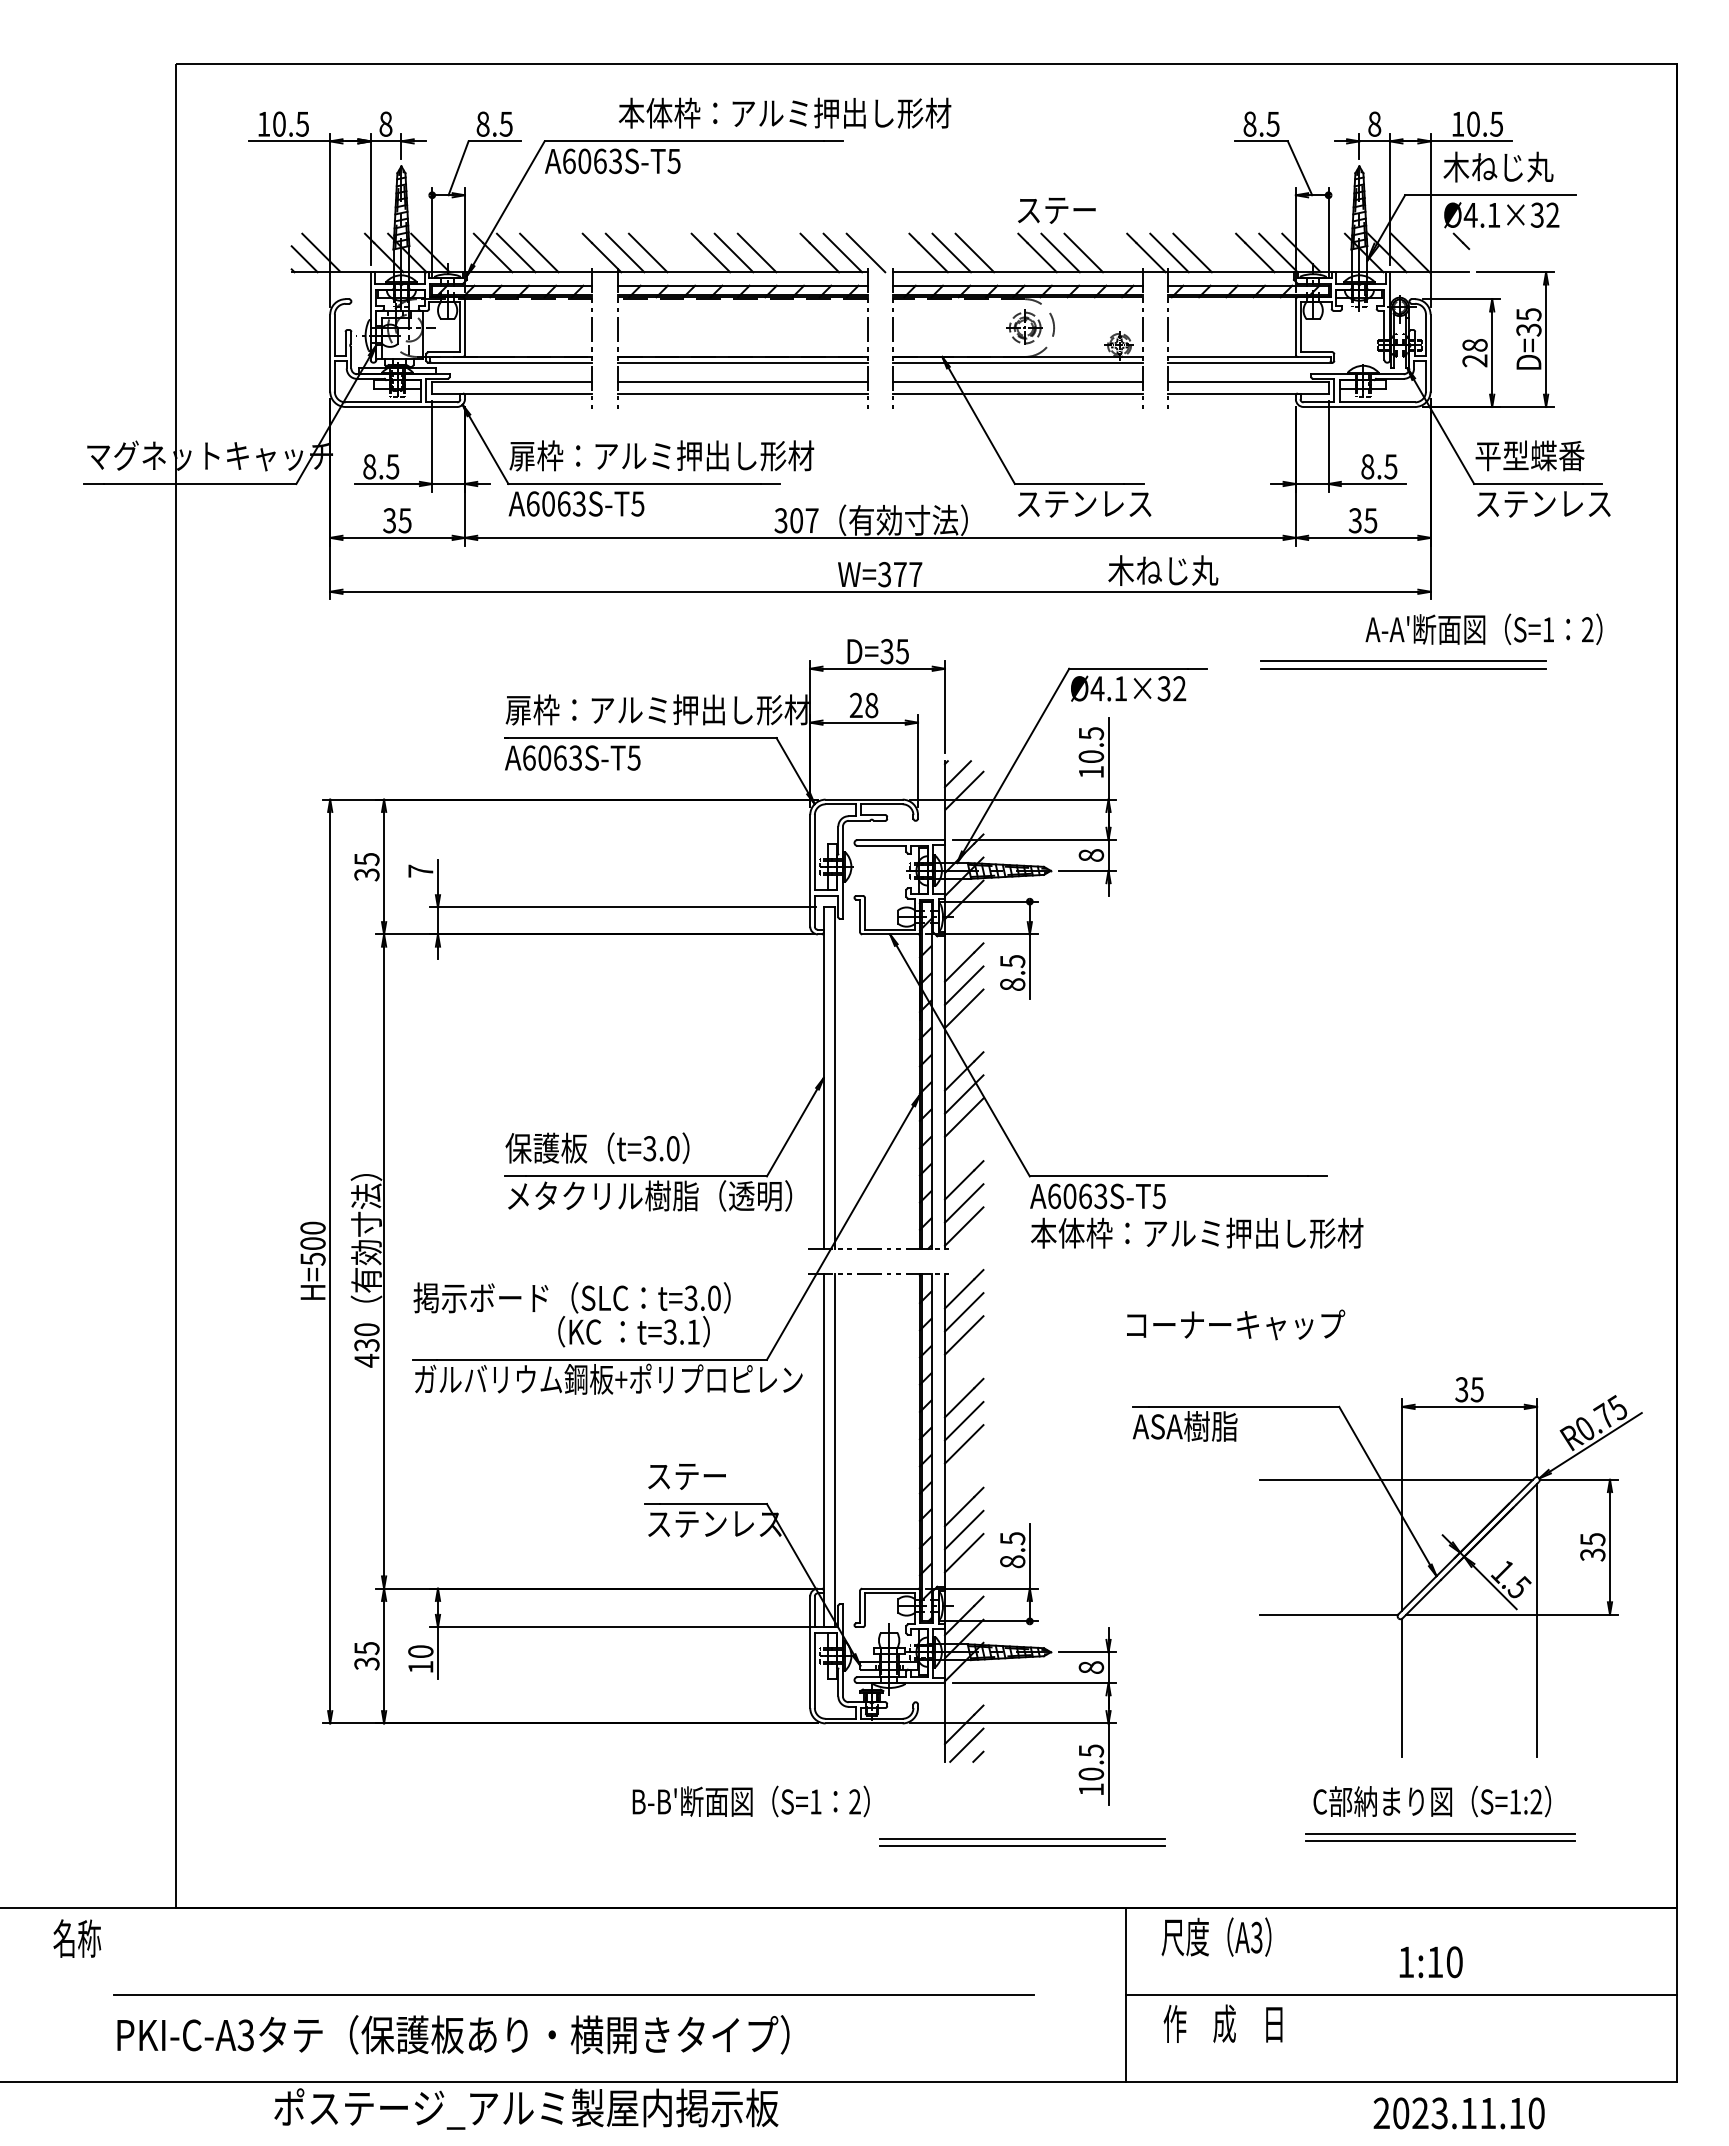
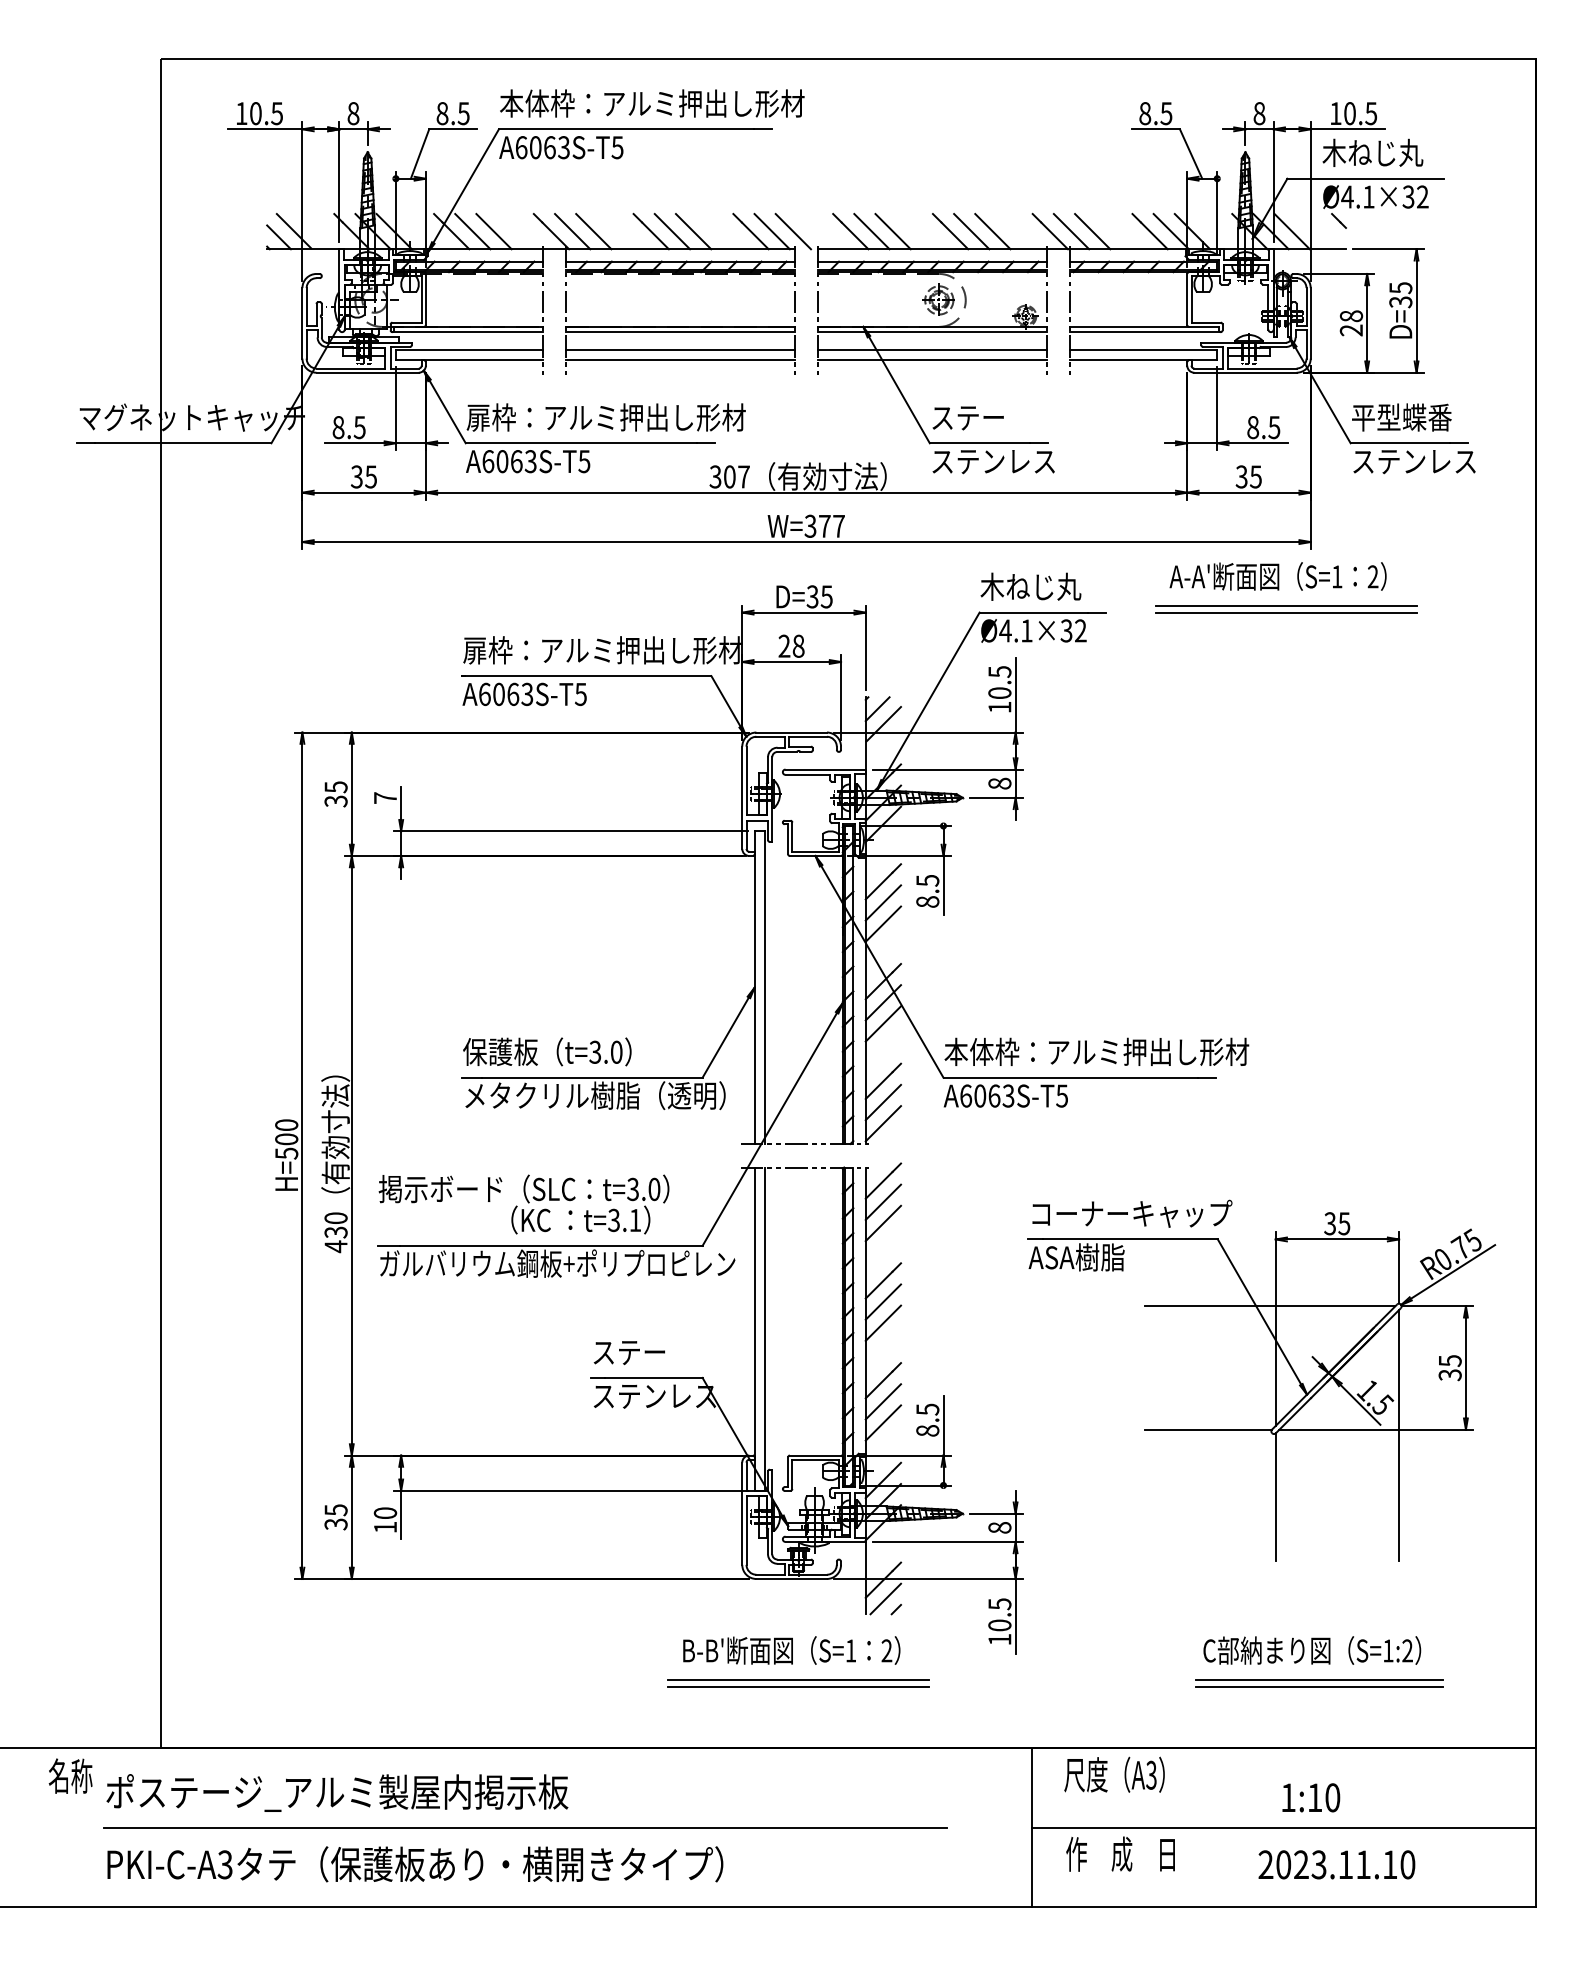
text: (784, 112) -> (651, 102), moved
text: (1056, 210) -> (967, 418), moved
text: (1163, 570) -> (1031, 586), moved
text: (1483, 629) -> (1277, 576), moved
text: (1197, 1232) -> (1097, 1051), moved
part: (1401, 1567) -> (1274, 1386), moved
text: (750, 1801) -> (791, 1650), moved
part: (1022, 1842) -> (798, 1683), moved
text: (526, 2108) -> (337, 1792), moved
text: (1458, 2113) -> (1336, 1864), moved

